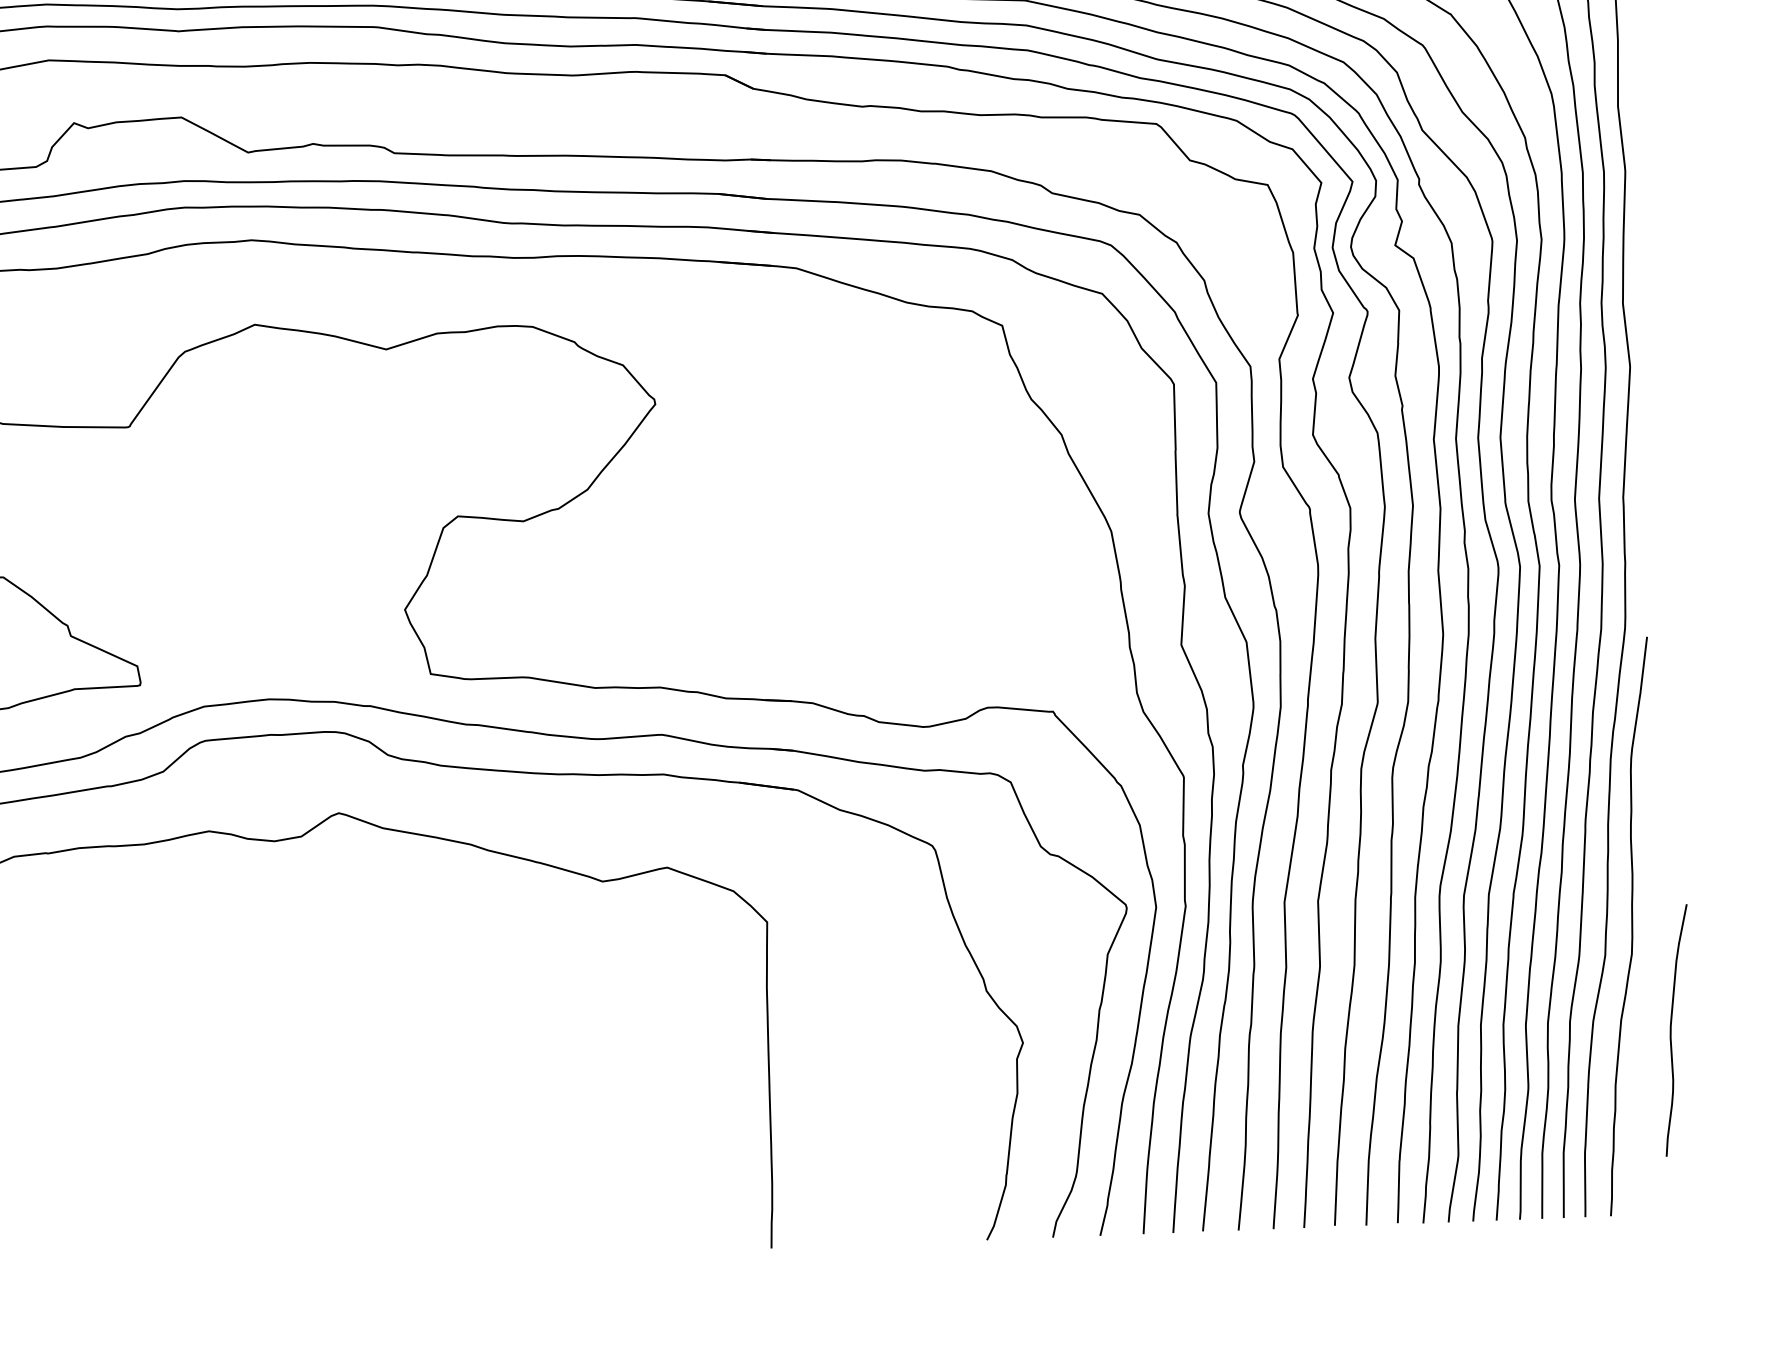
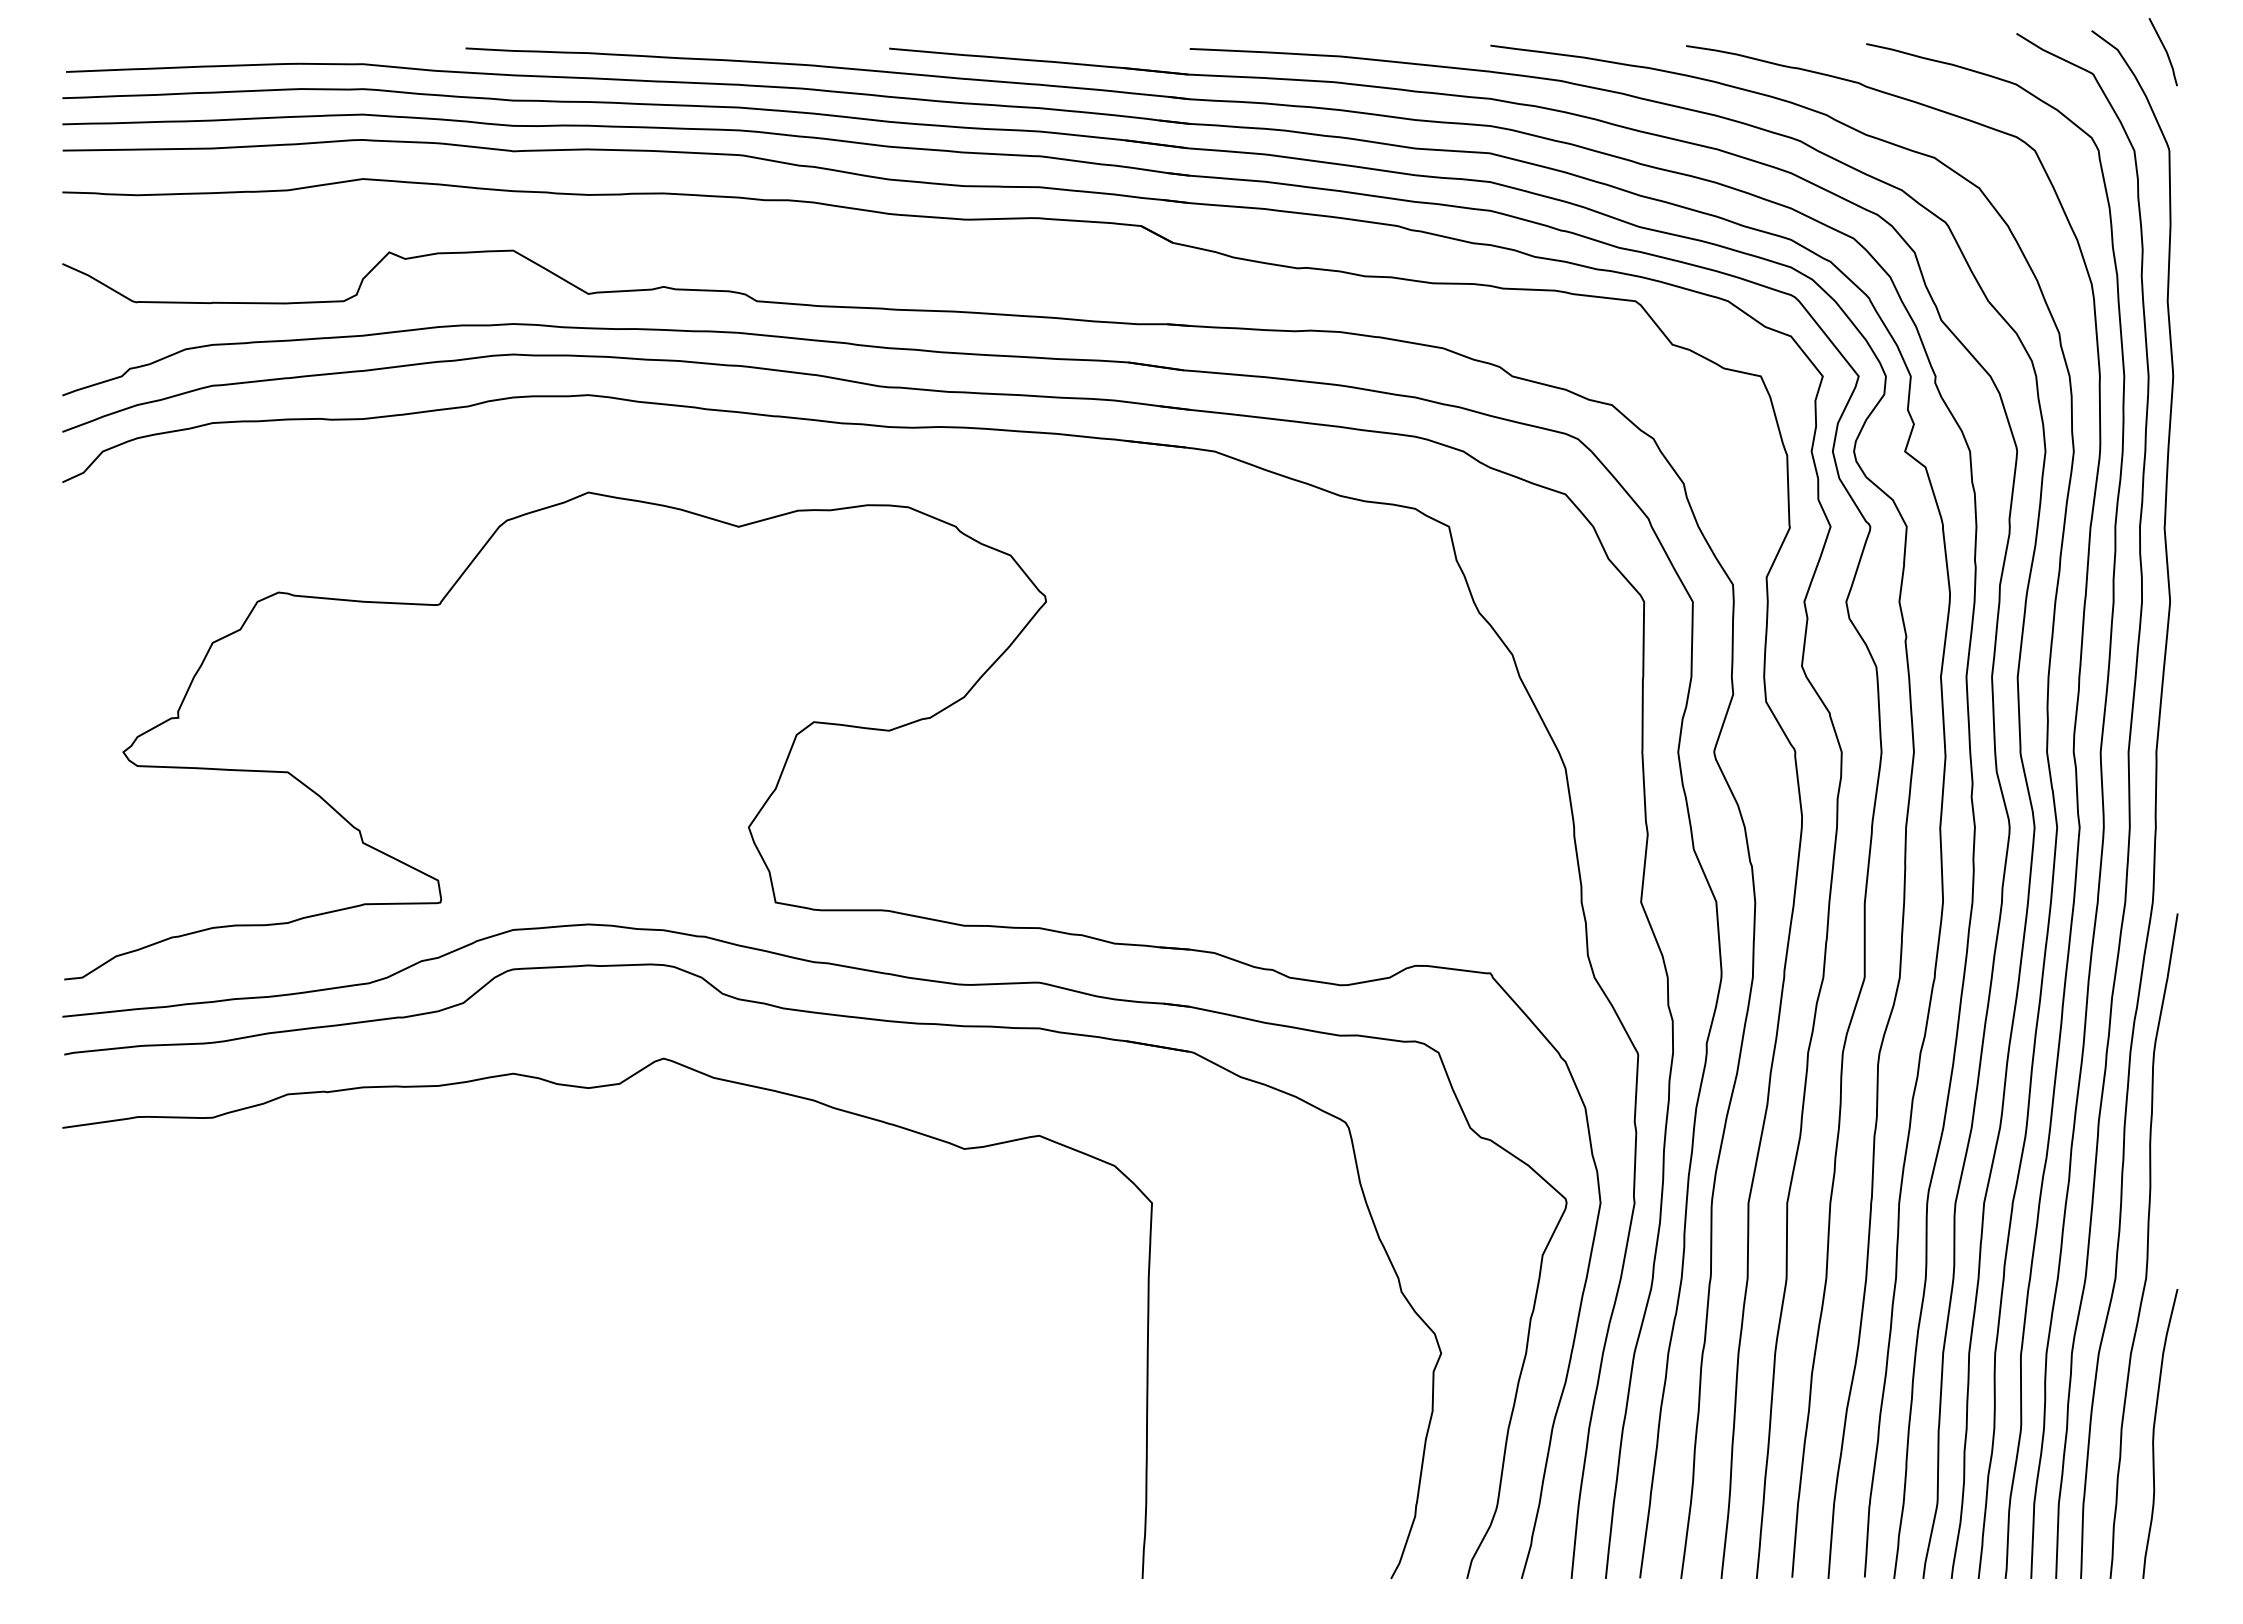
curve: (1671, 1030) -> (2154, 1433), moved

